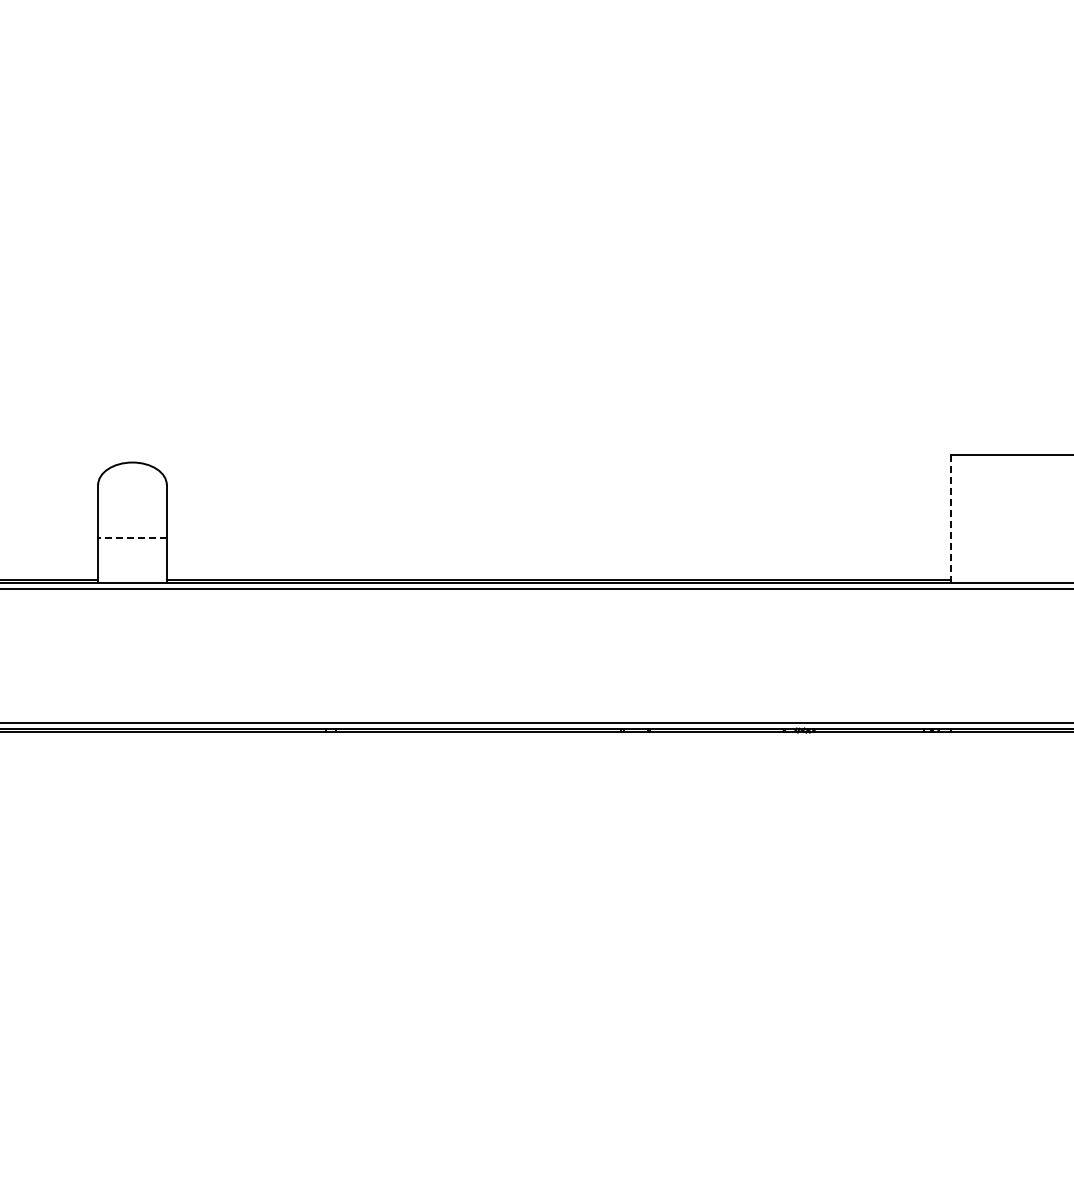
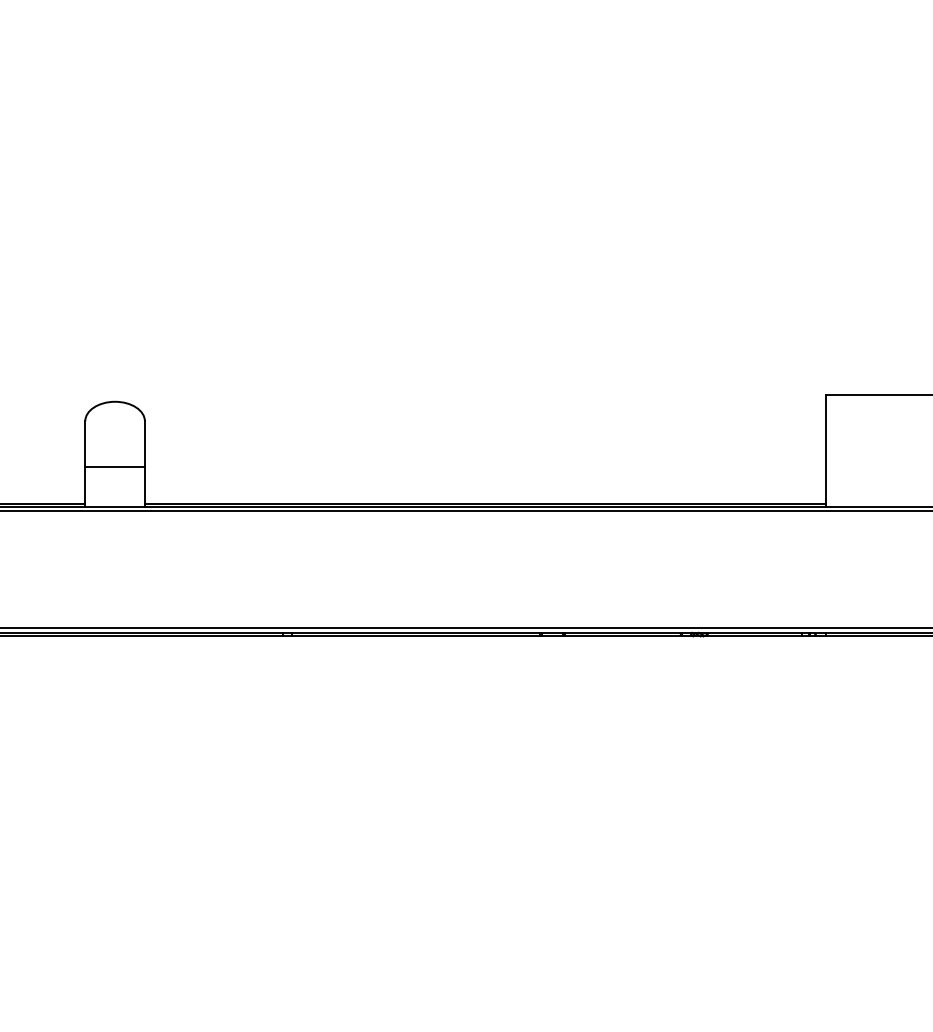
line: (951, 519) -> (826, 451), dashed -> solid
line: (132, 537) -> (115, 466), dashed -> solid

